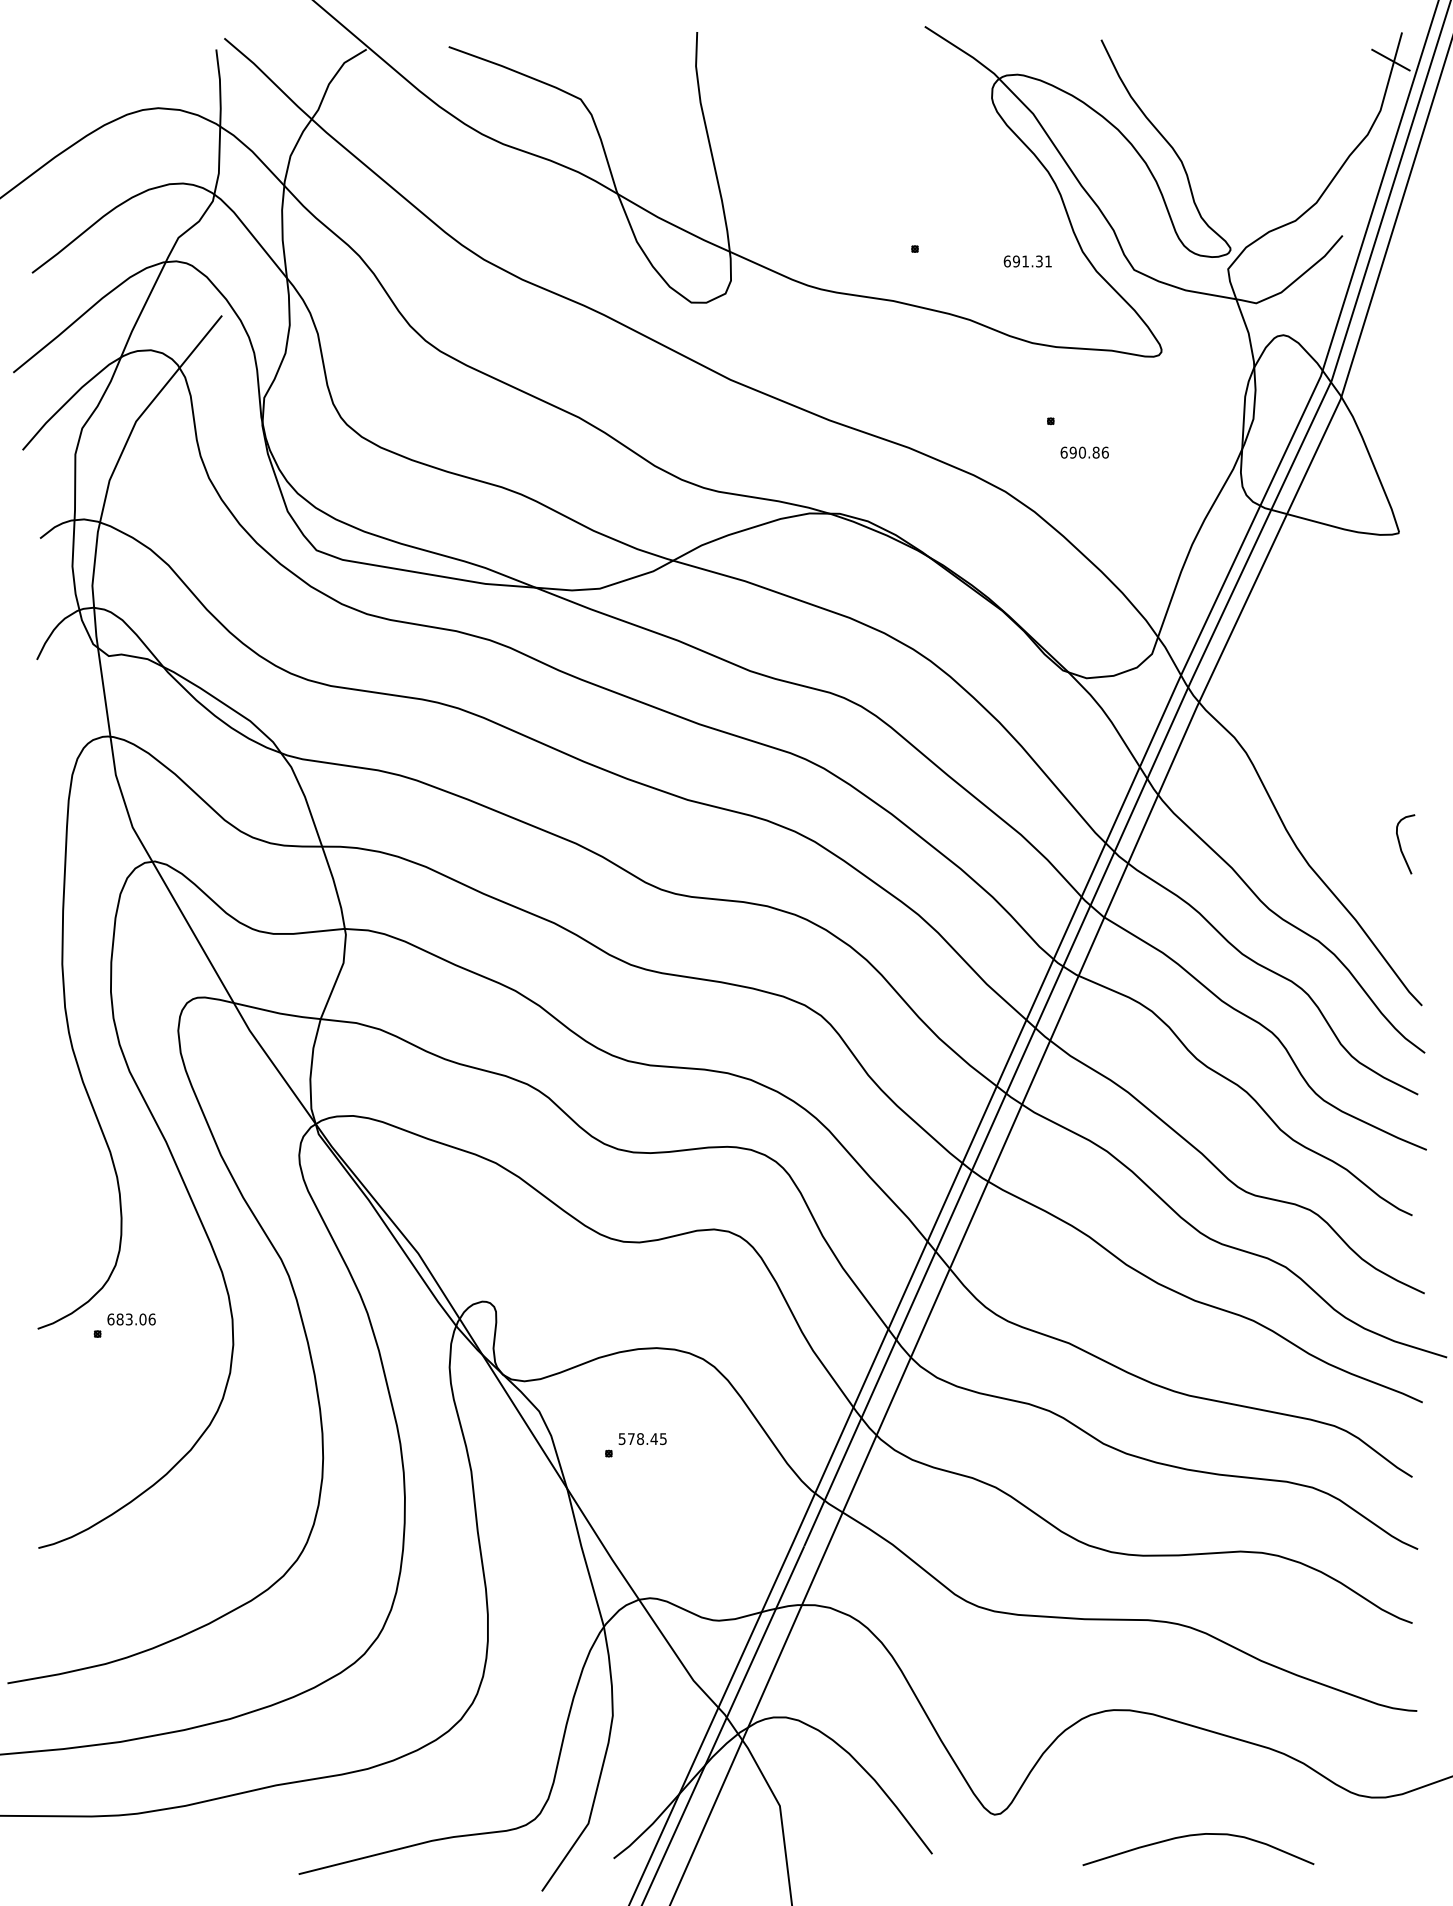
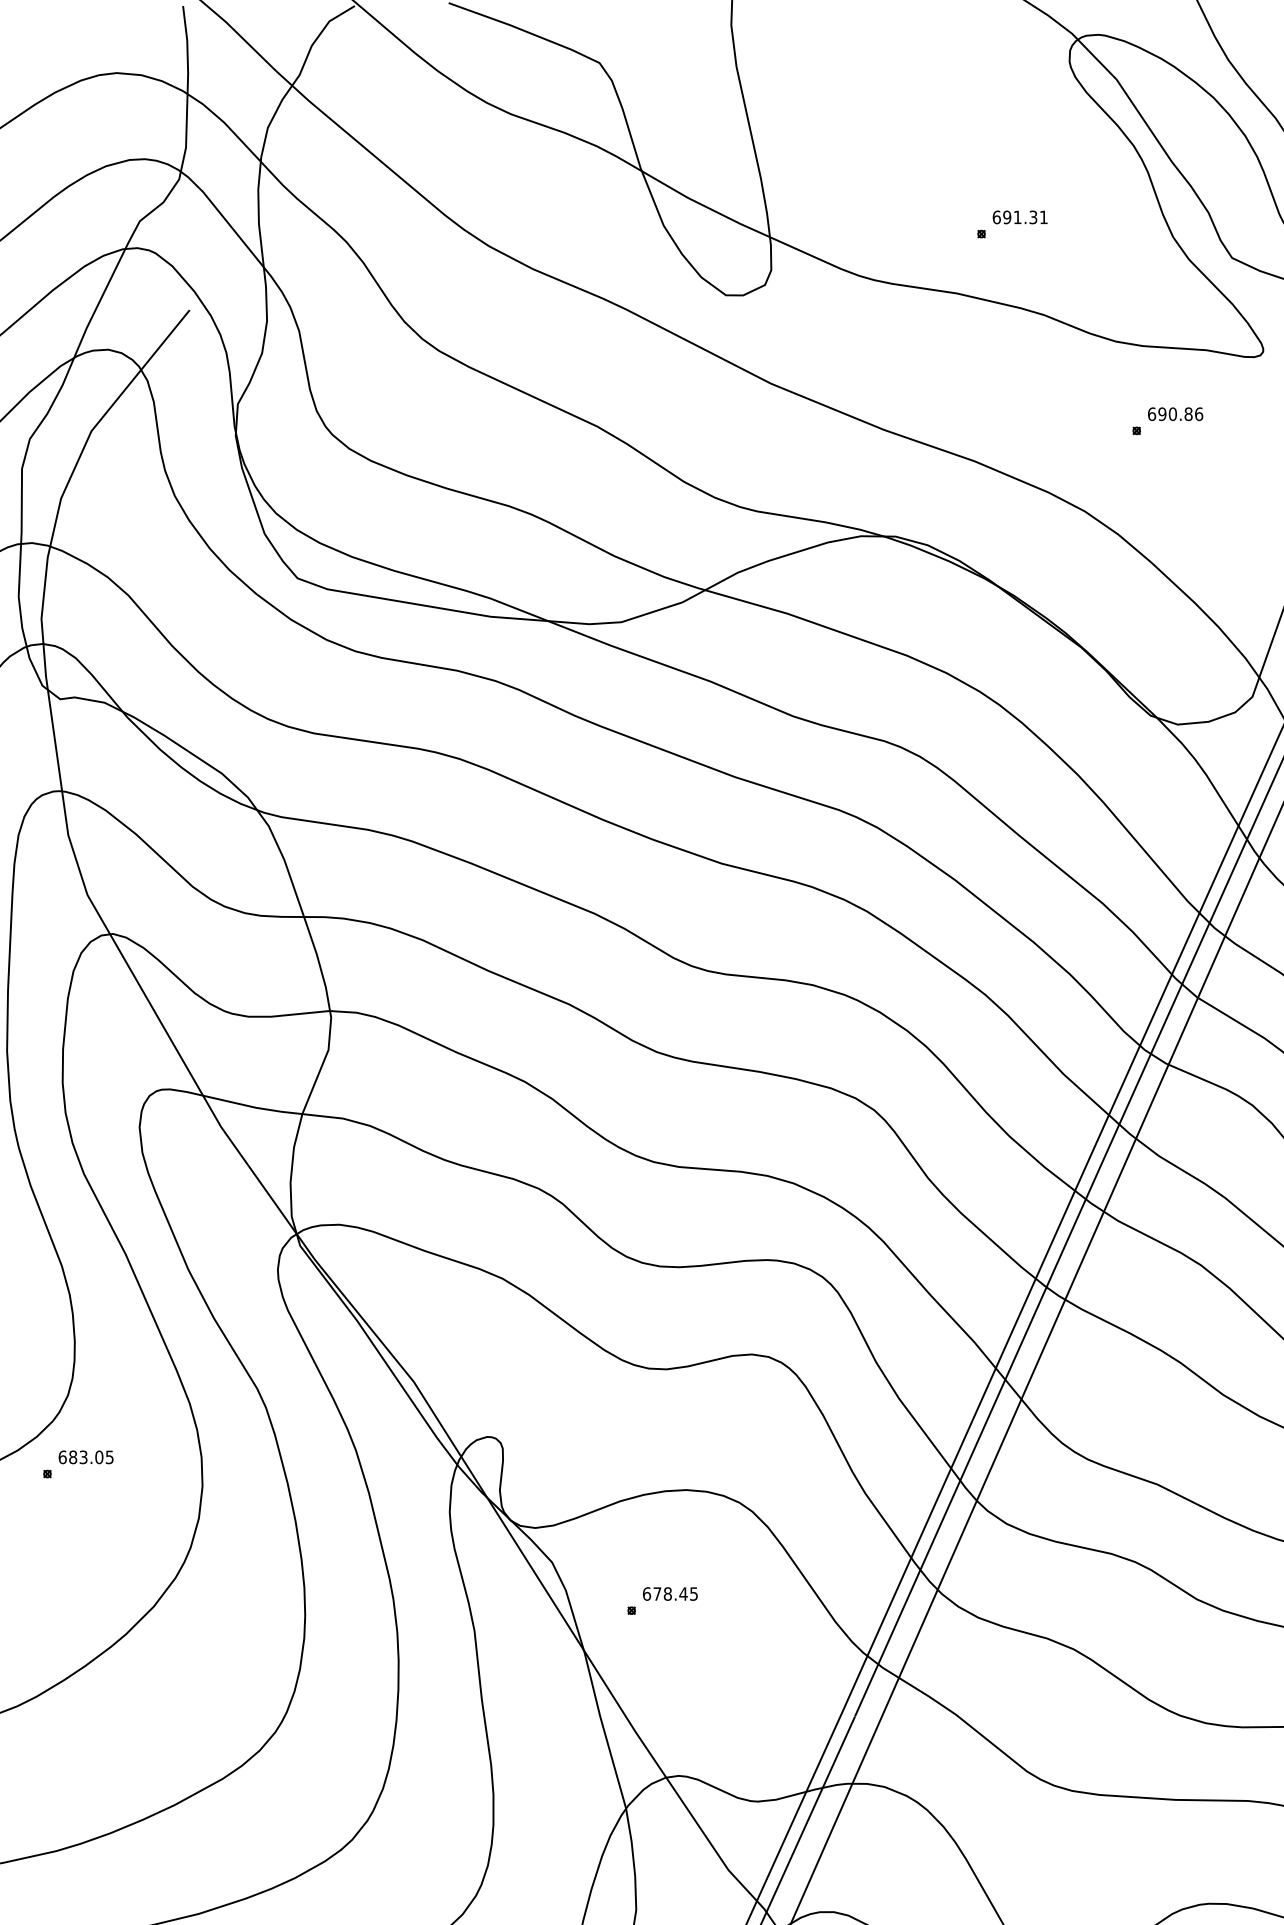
text: (1027, 261) -> (1019, 217), moved
text: (1084, 452) -> (1175, 414), moved
text: (151, 1319) -> (109, 1457), 683.06 -> 683.05
text: (621, 1438) -> (646, 1593), 578.45 -> 678.45

